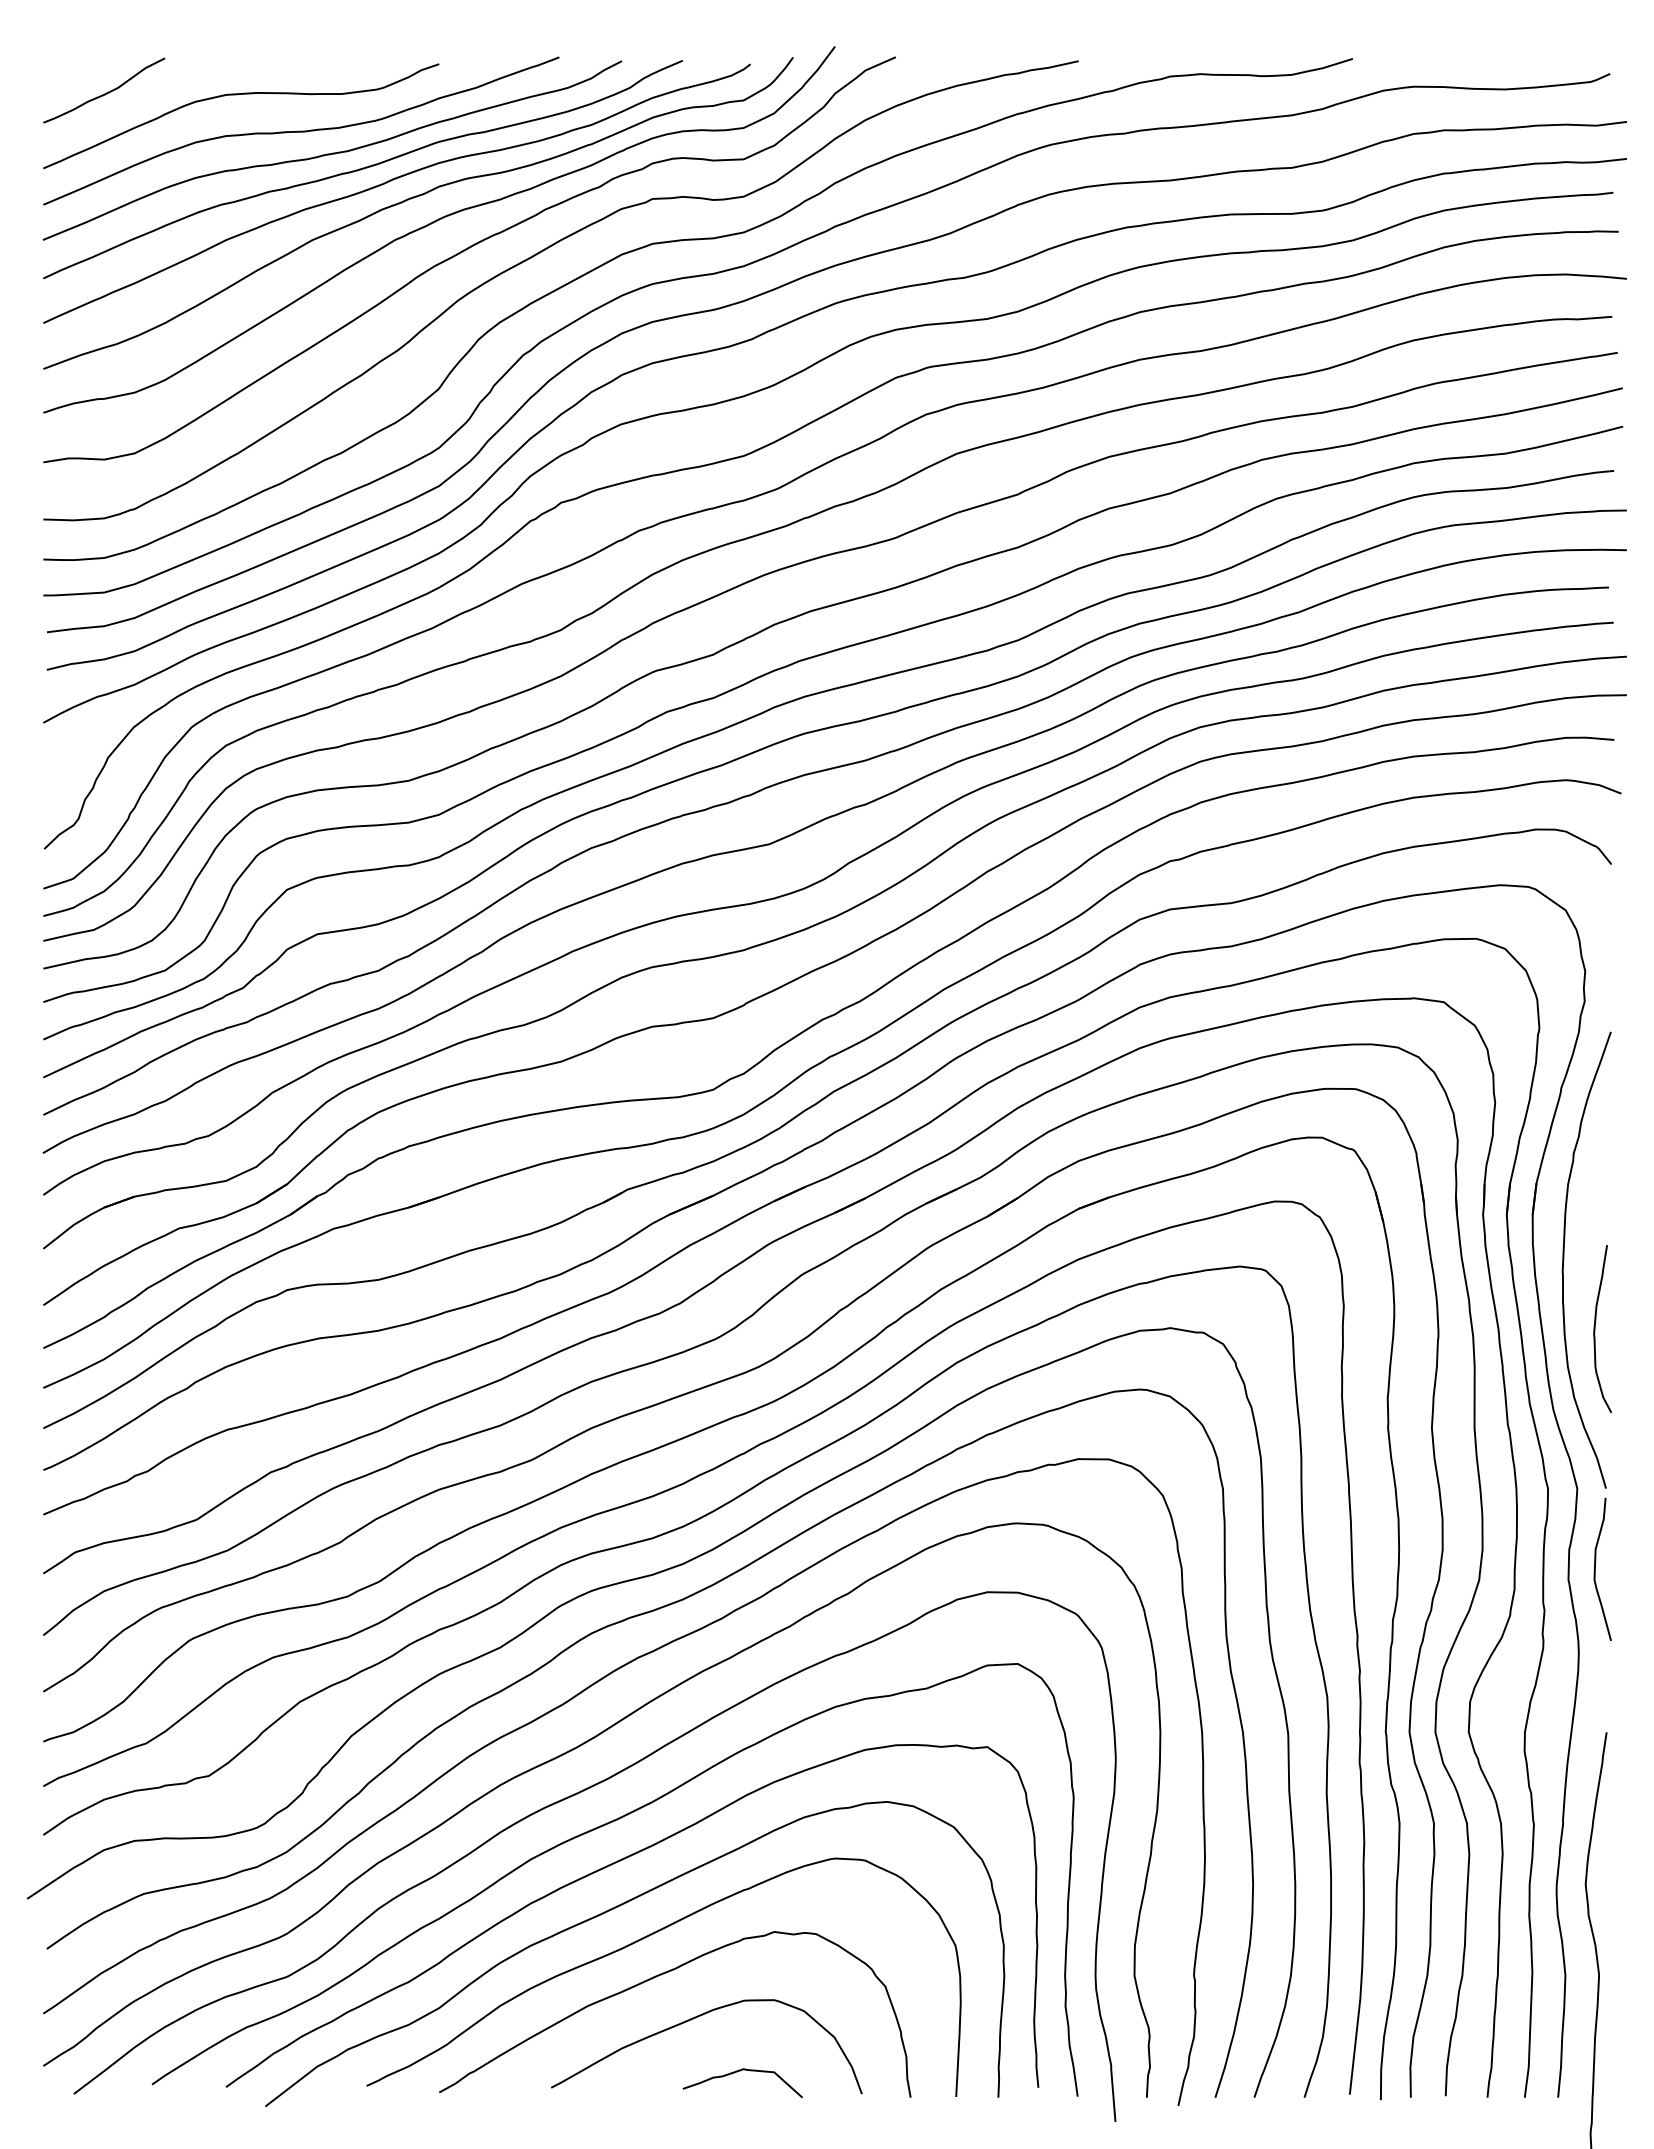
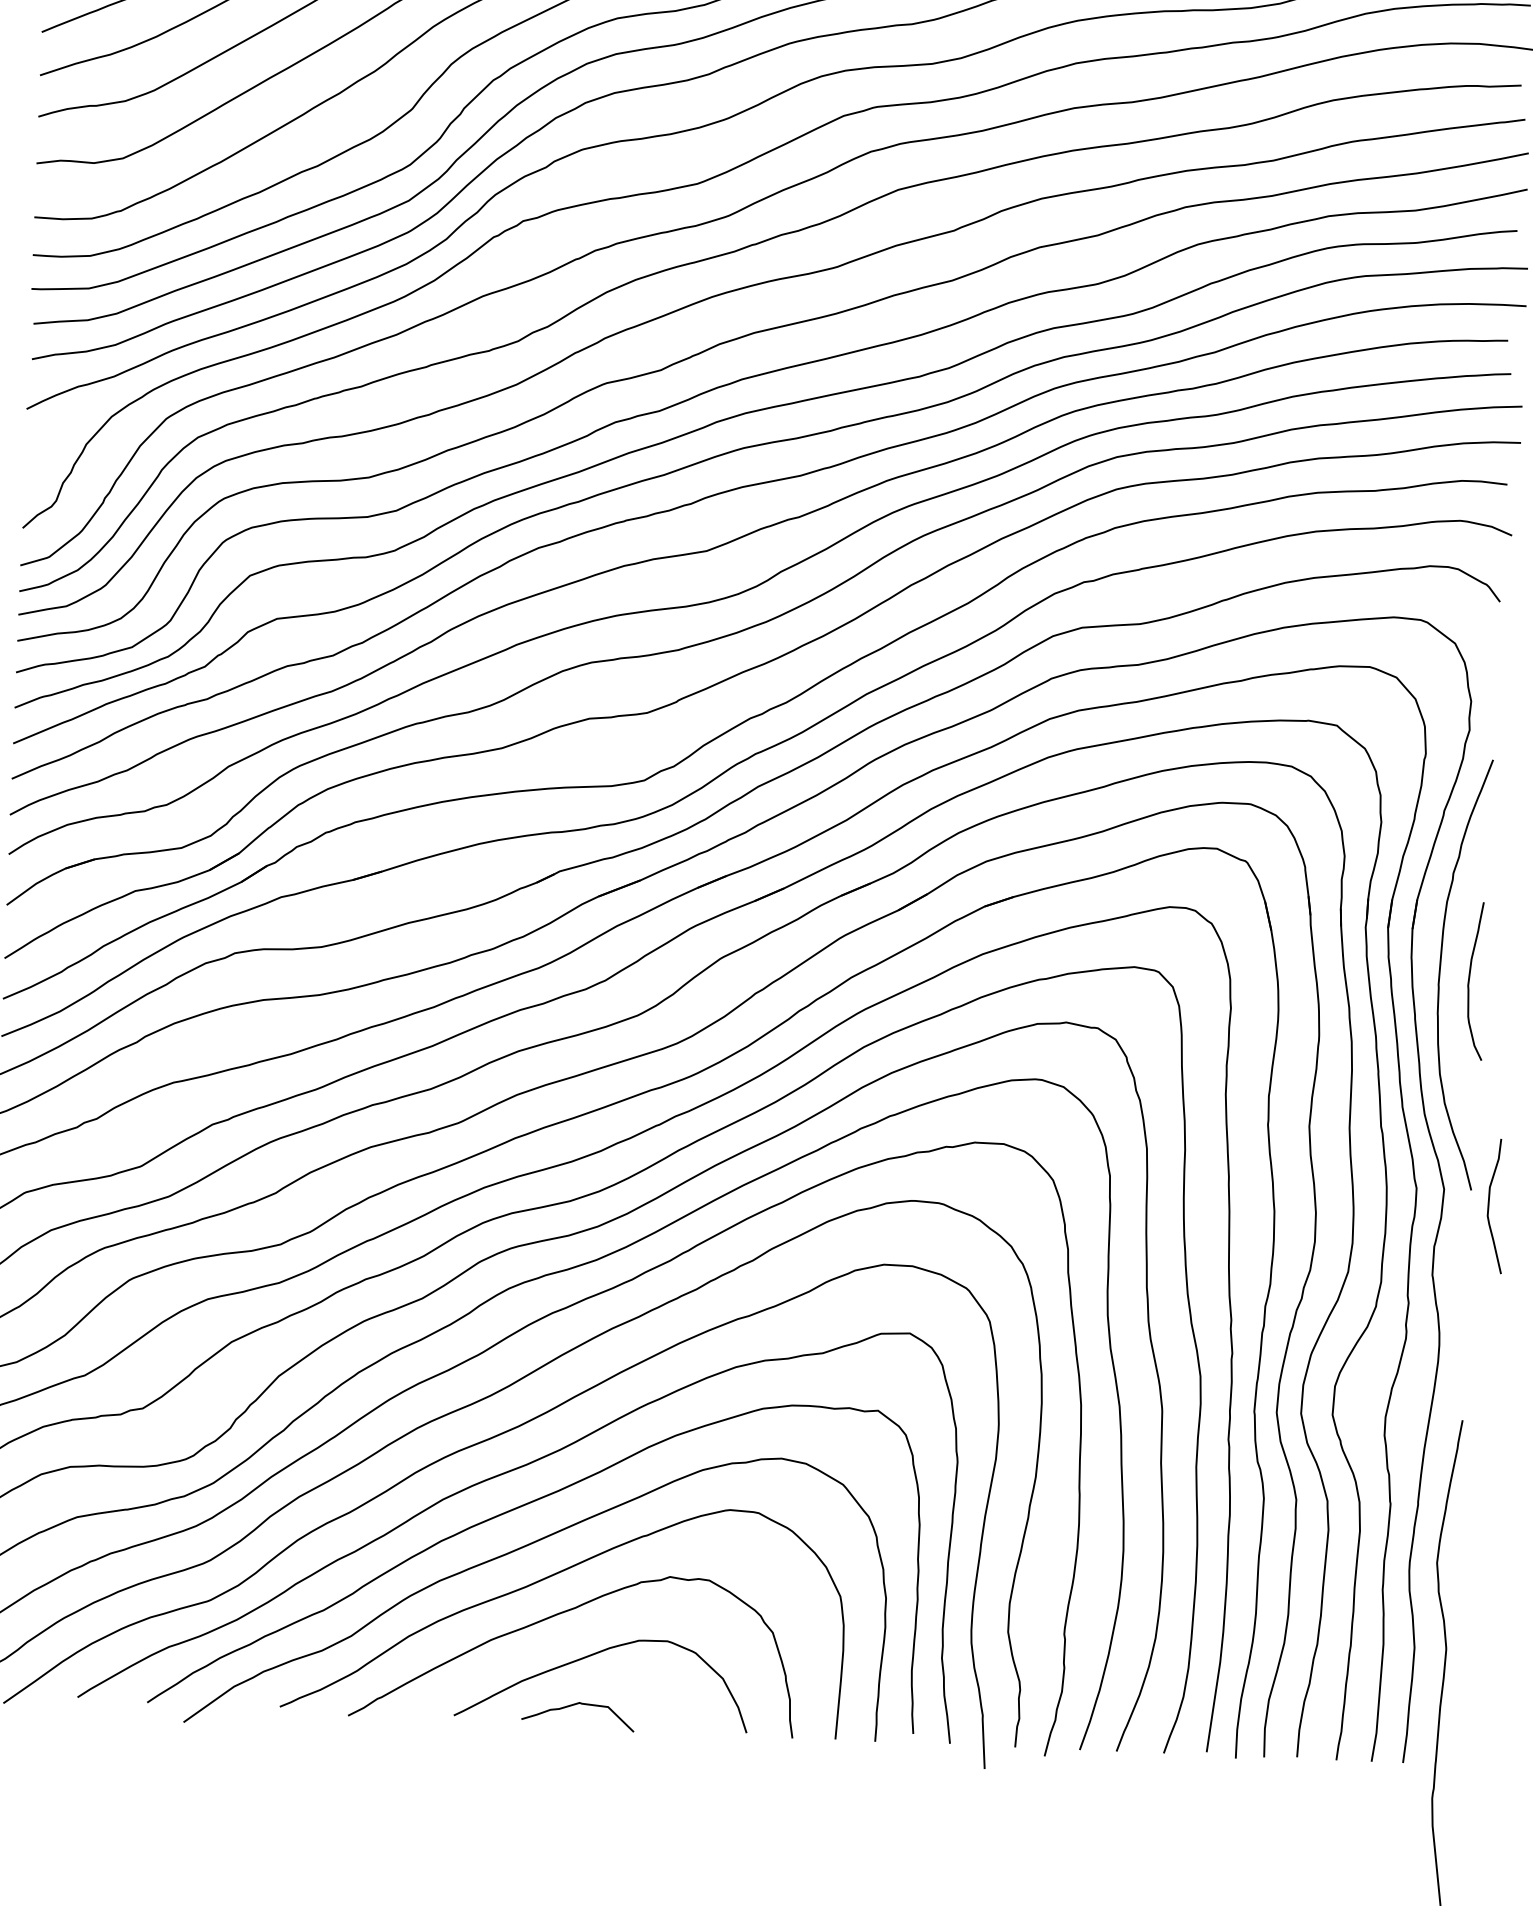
curve: (1595, 1328) -> (1469, 980), moved
curve: (1595, 1568) -> (1489, 1205), moved
curve: (737, 2072) -> (573, 1705), moved

